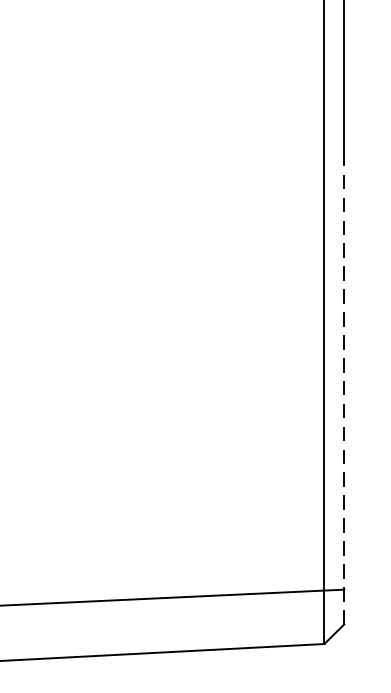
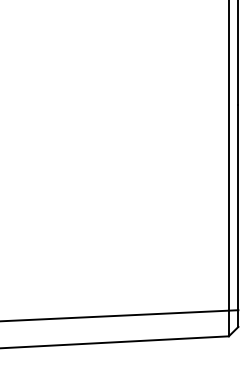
line: (344, 392) -> (238, 215), dashed -> solid

